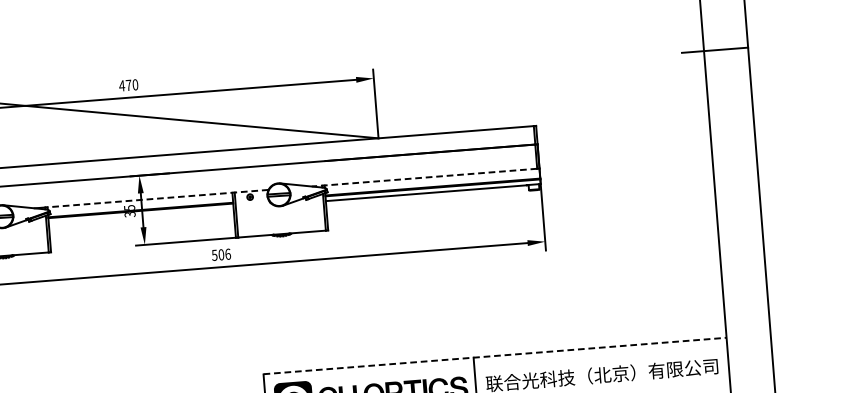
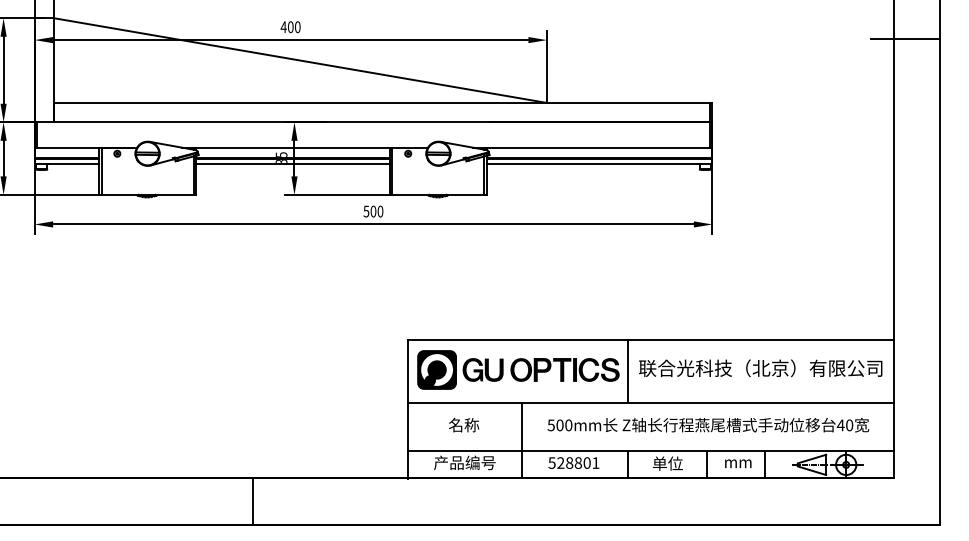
text: (128, 85) -> (290, 27), 470 -> 400
line: (424, 177) -> (591, 147), dashed -> solid
line: (156, 198) -> (310, 147), dashed -> solid
line: (141, 215) -> (293, 164), added
text: (228, 254) -> (380, 211), 506 -> 500
line: (495, 355) -> (651, 339), dashed -> solid

